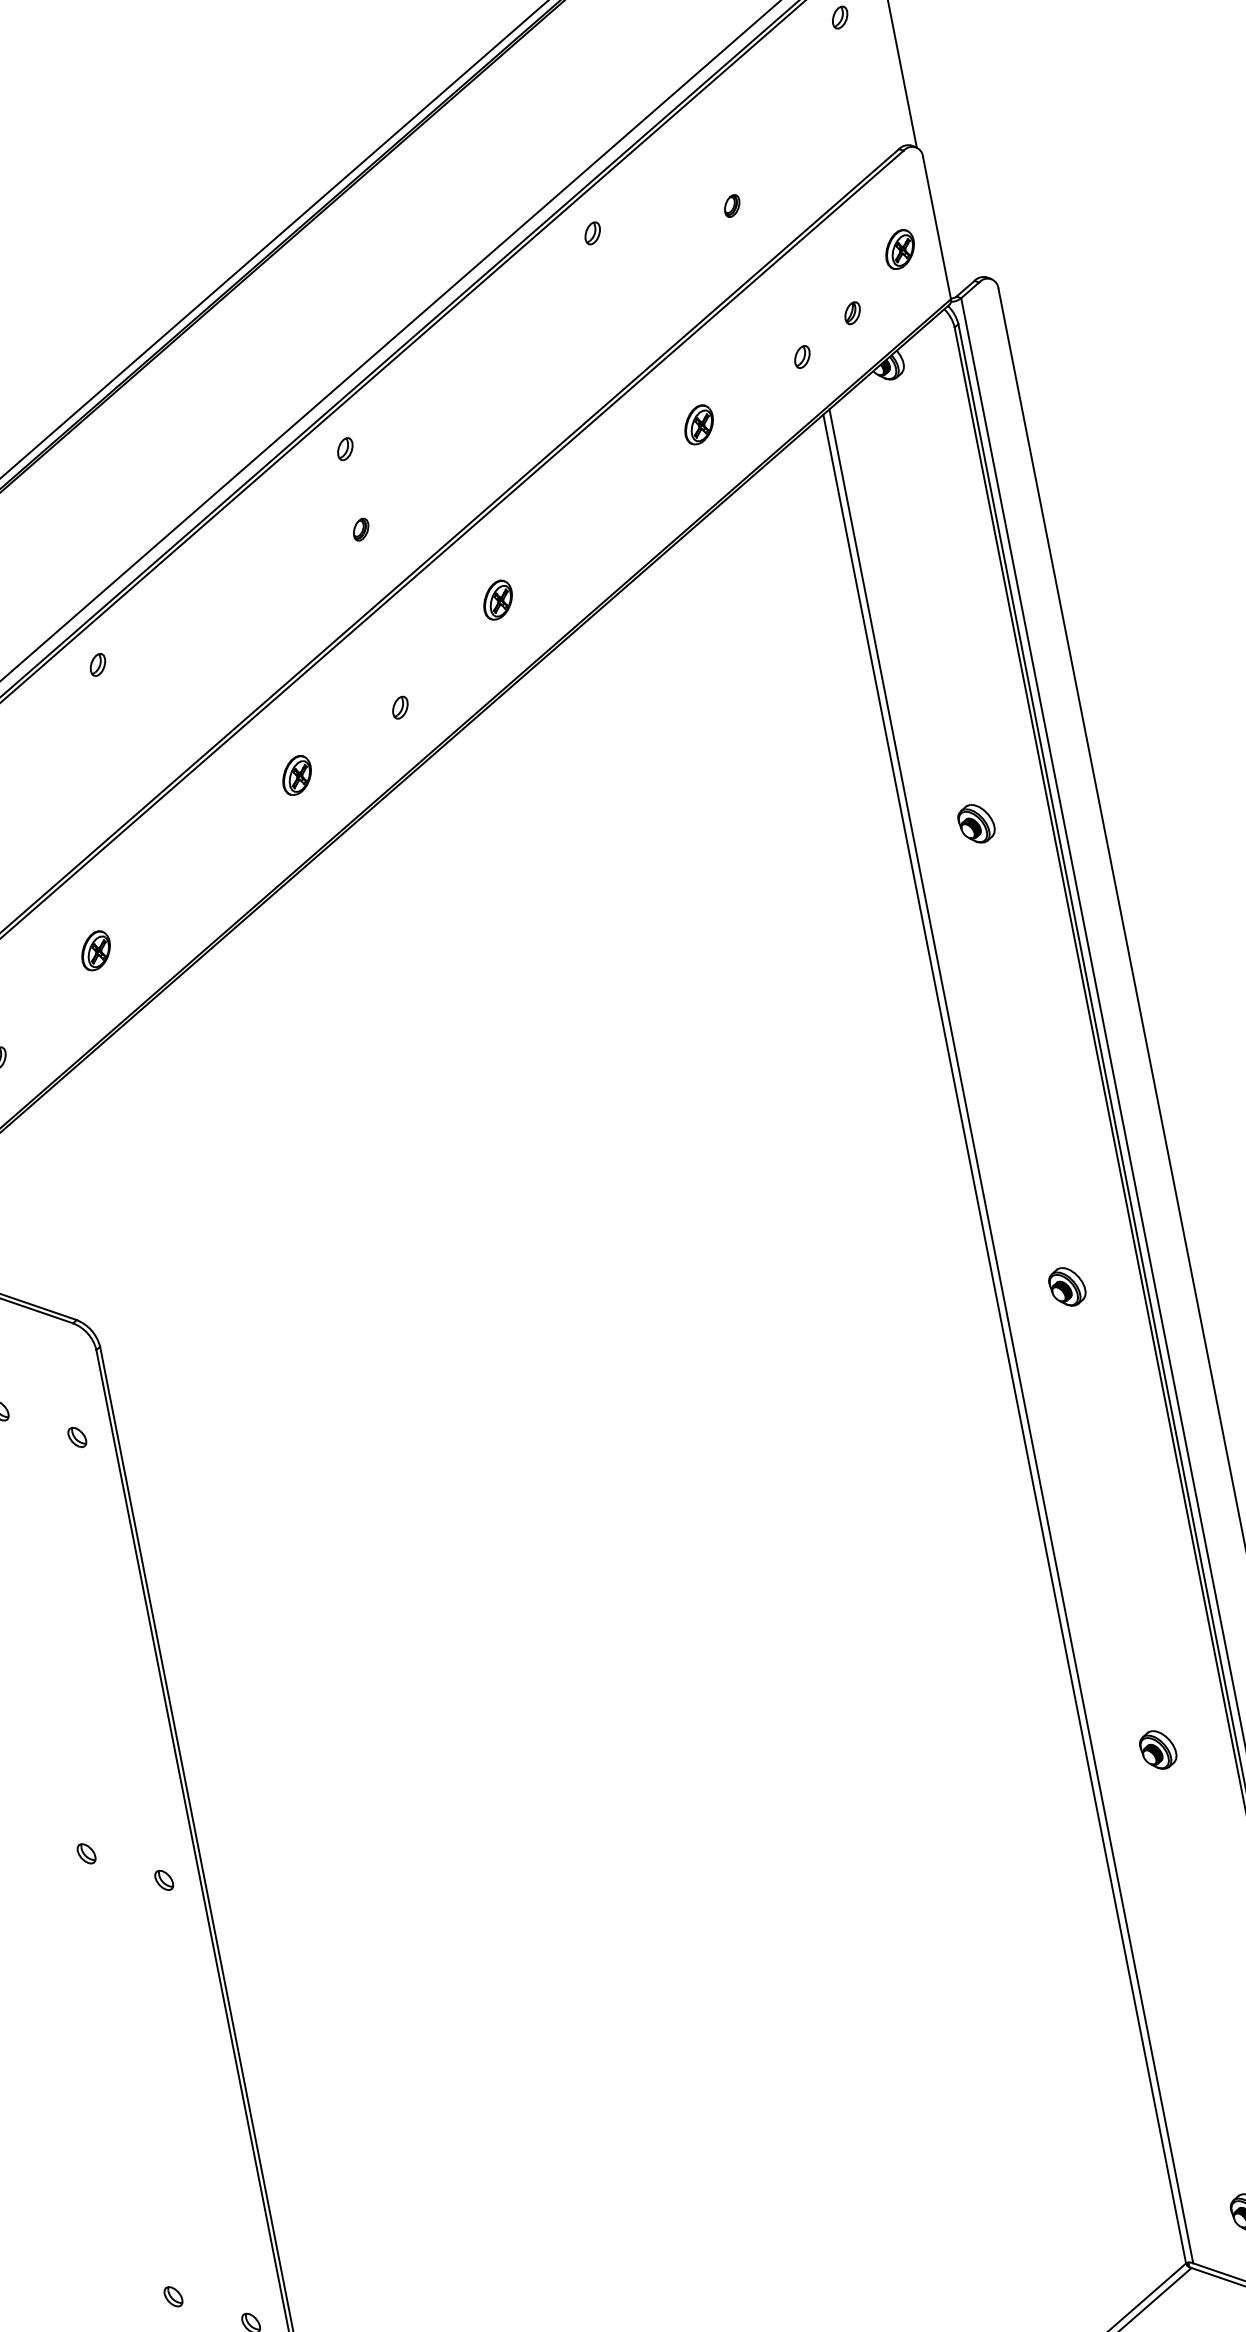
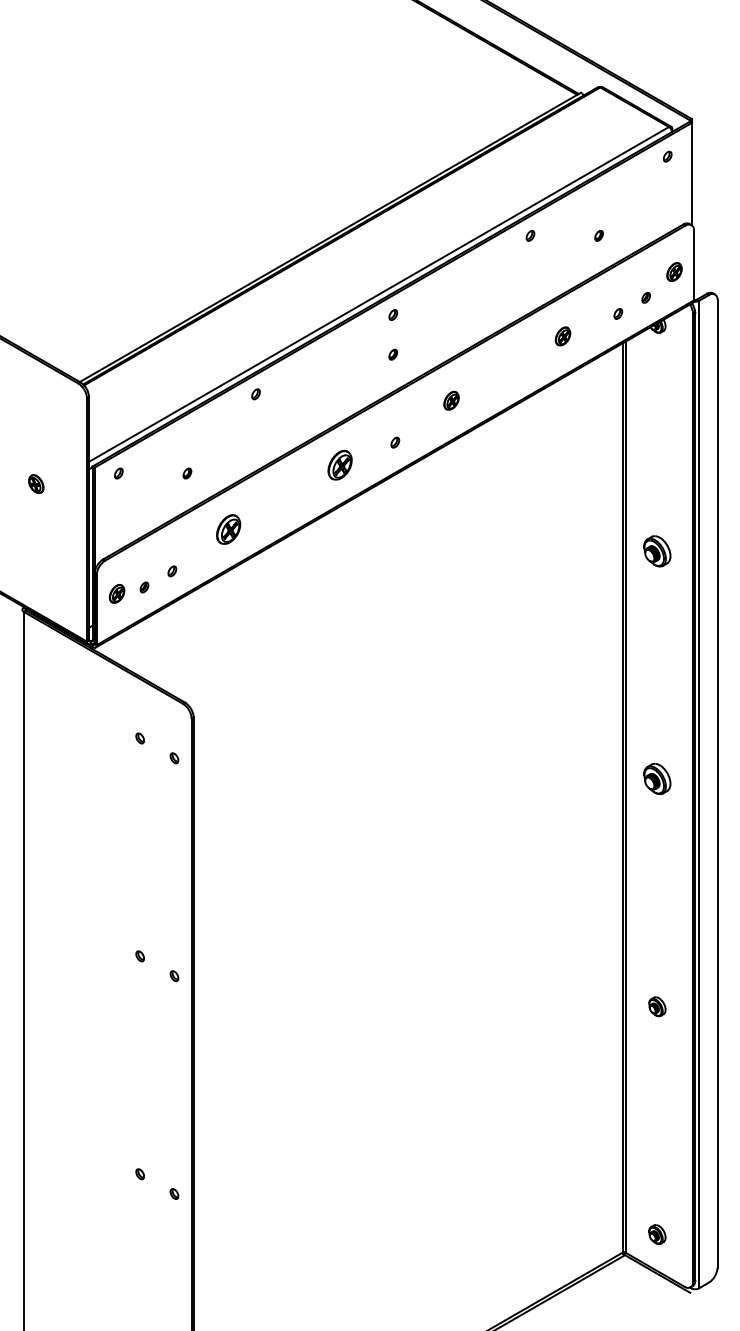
part: (295, 774) -> (339, 464), size x1.6
part: (976, 822) -> (657, 550), size x1.6
part: (95, 950) -> (228, 529), size x1.6
part: (1067, 1285) -> (657, 778), size x1.6

